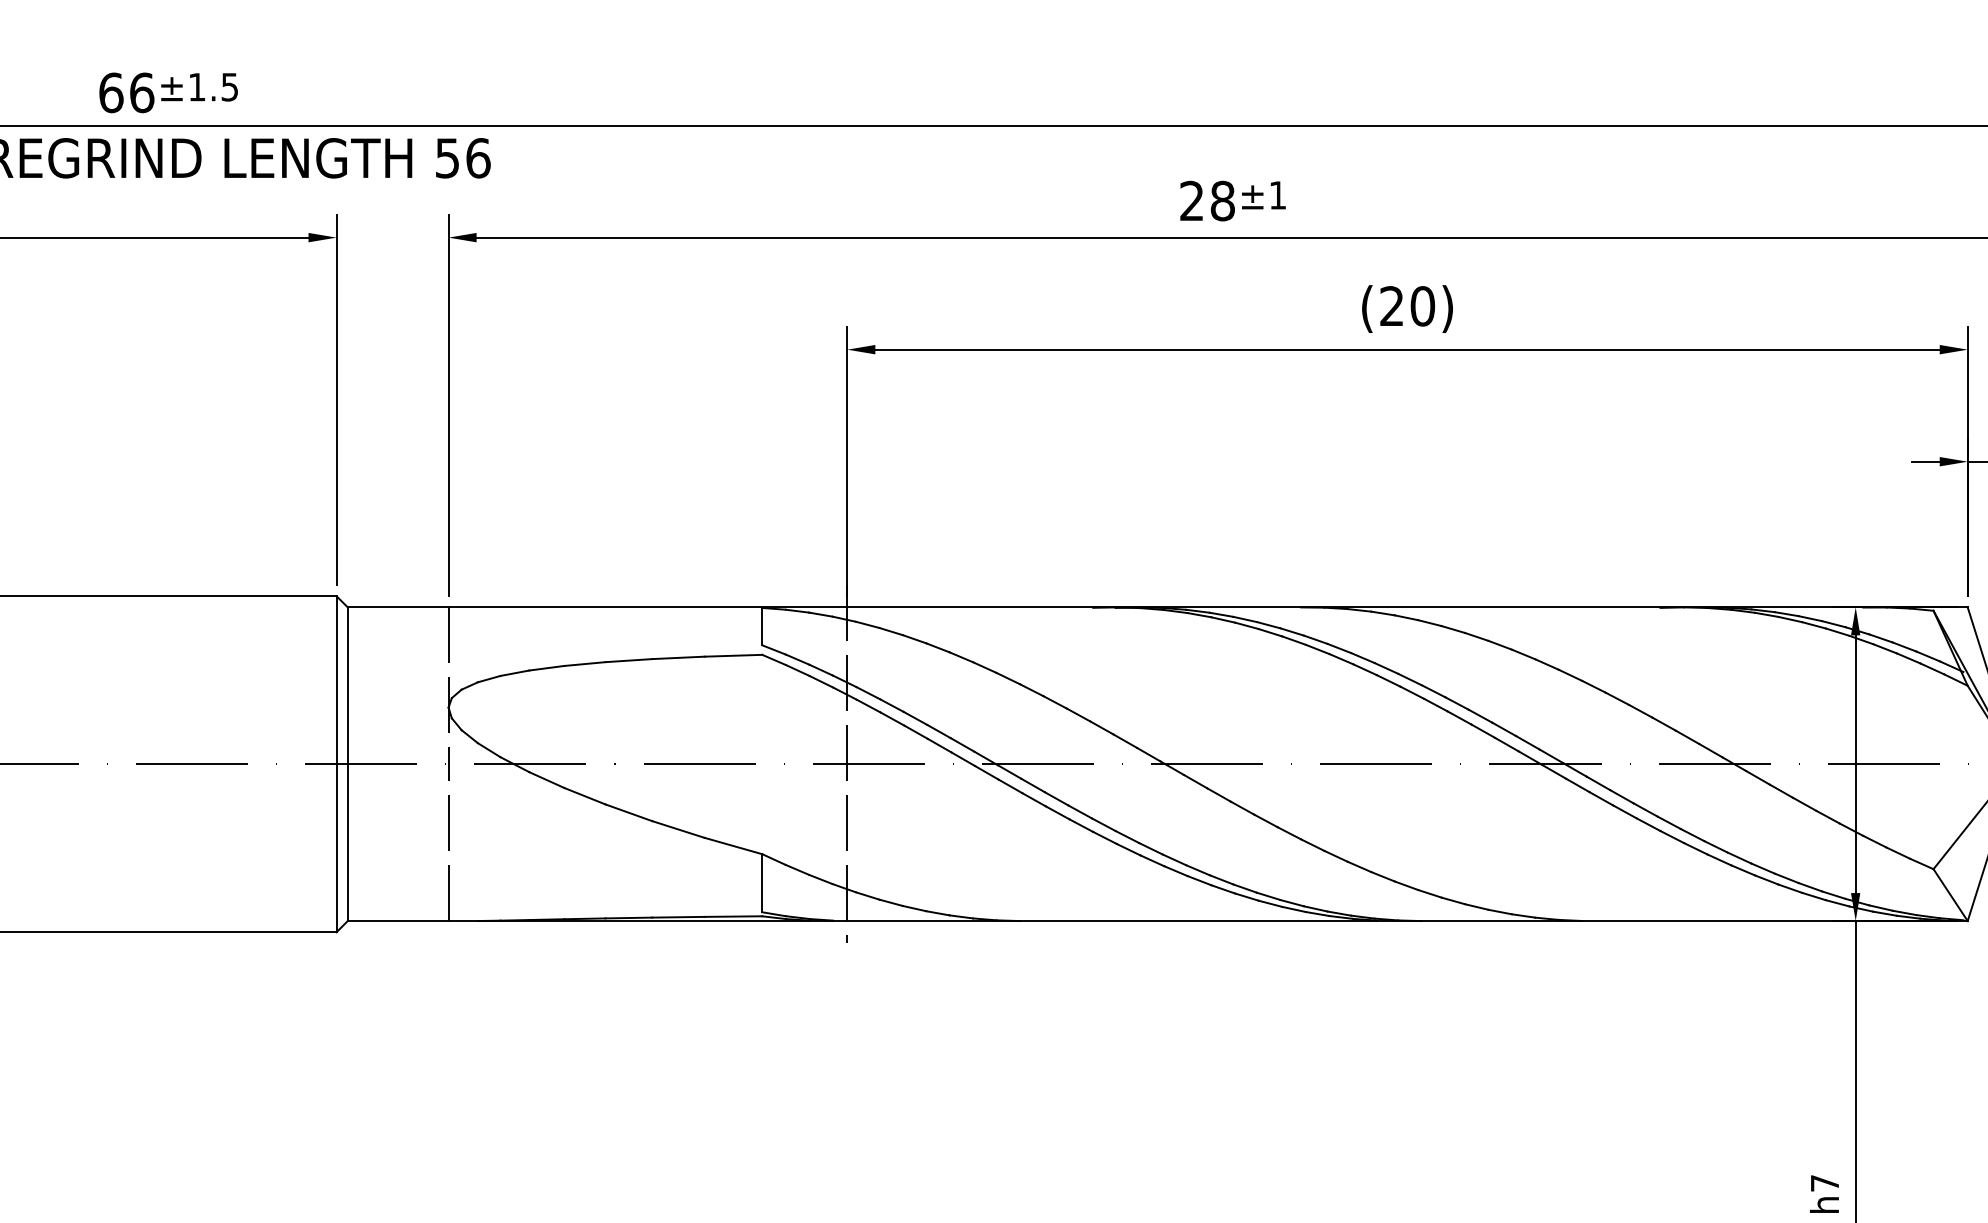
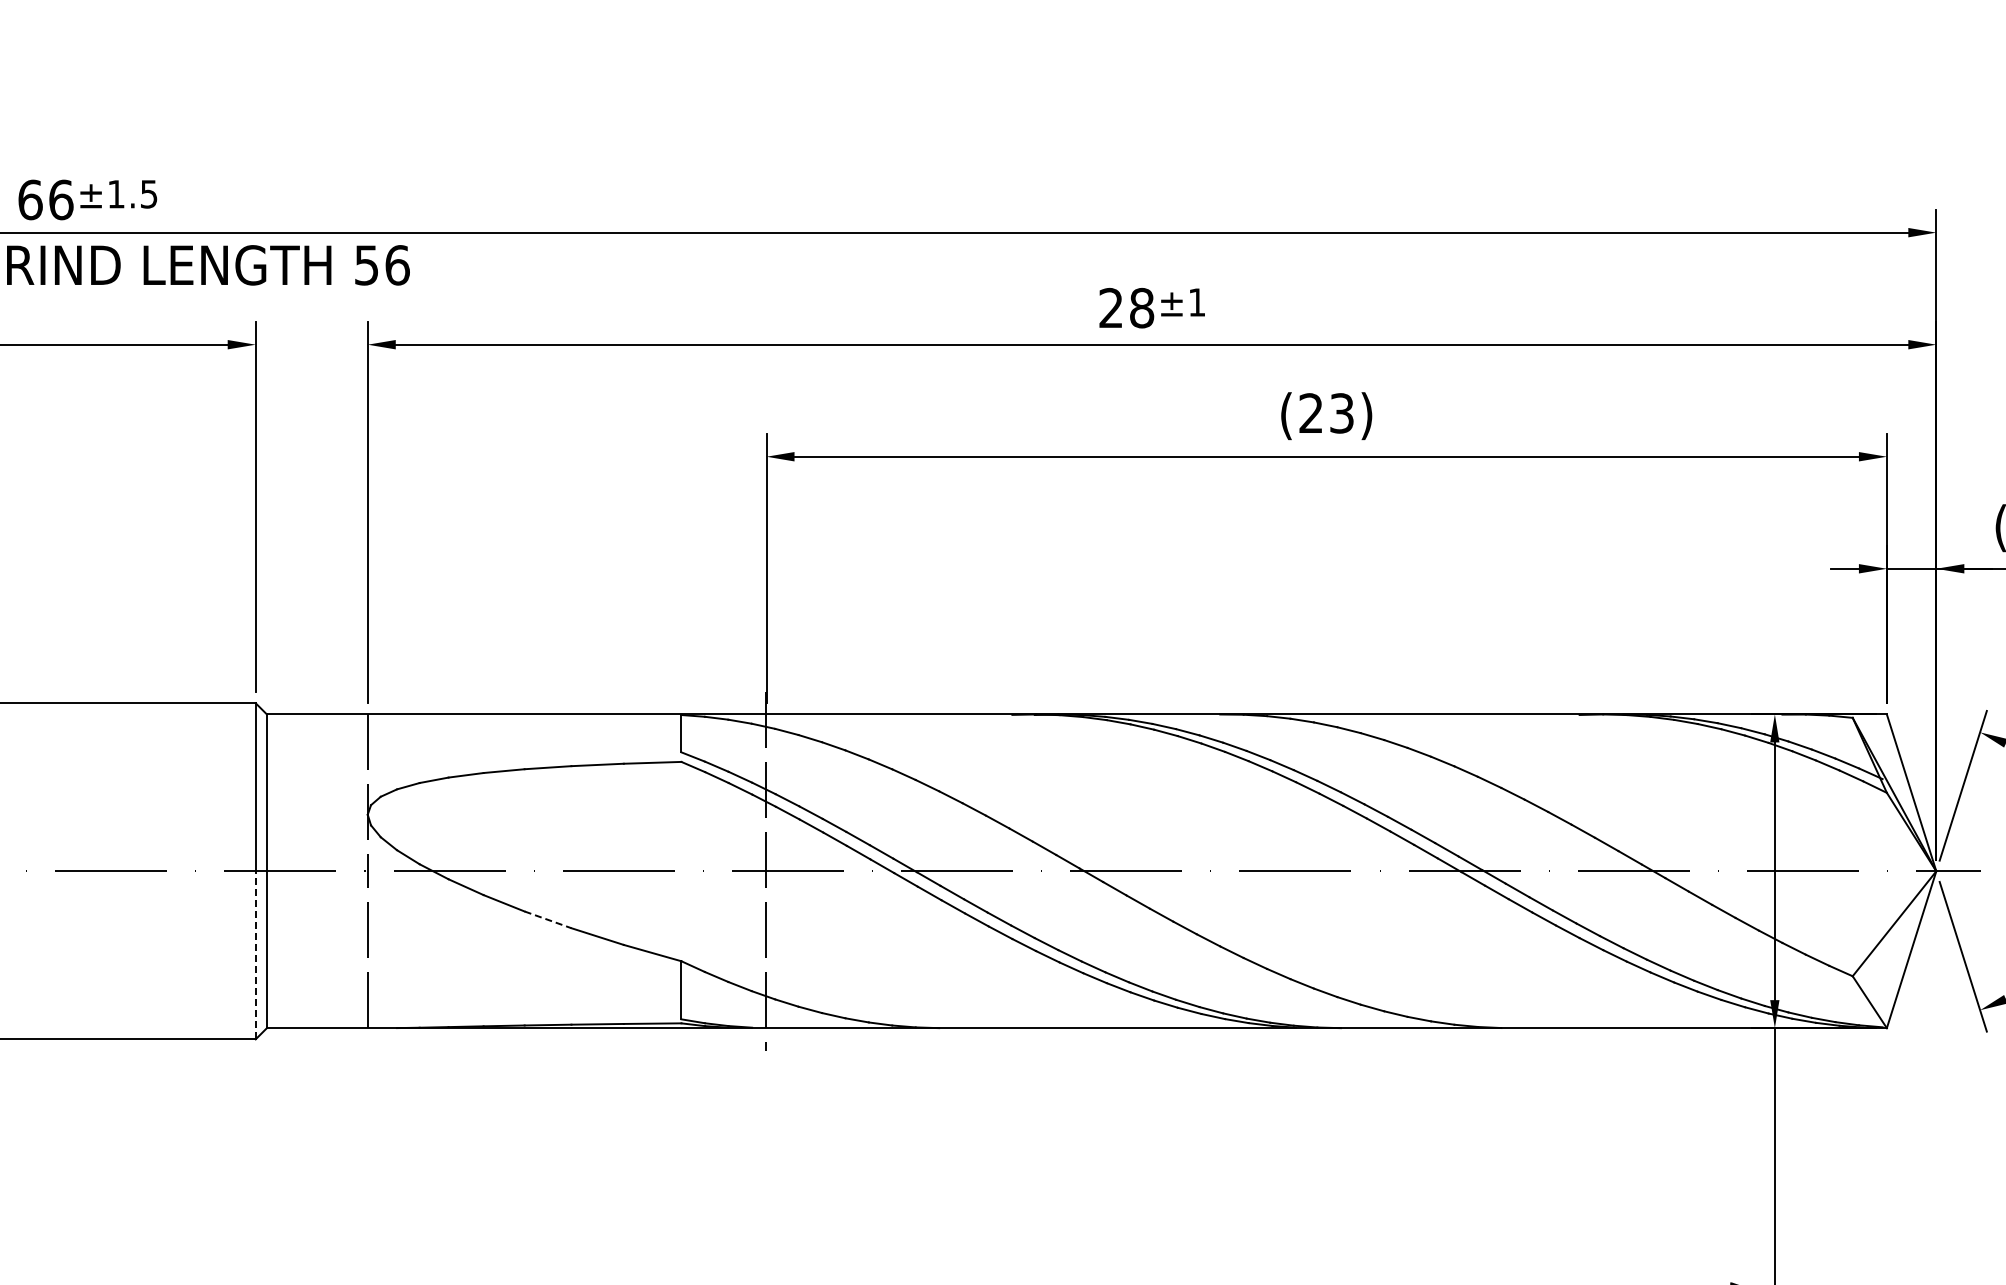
text: (1423, 306) -> (1342, 413), (20) -> (23)
line: (629, 812) -> (548, 919), solid -> dashed
line: (336, 847) -> (255, 954), solid -> dashed

